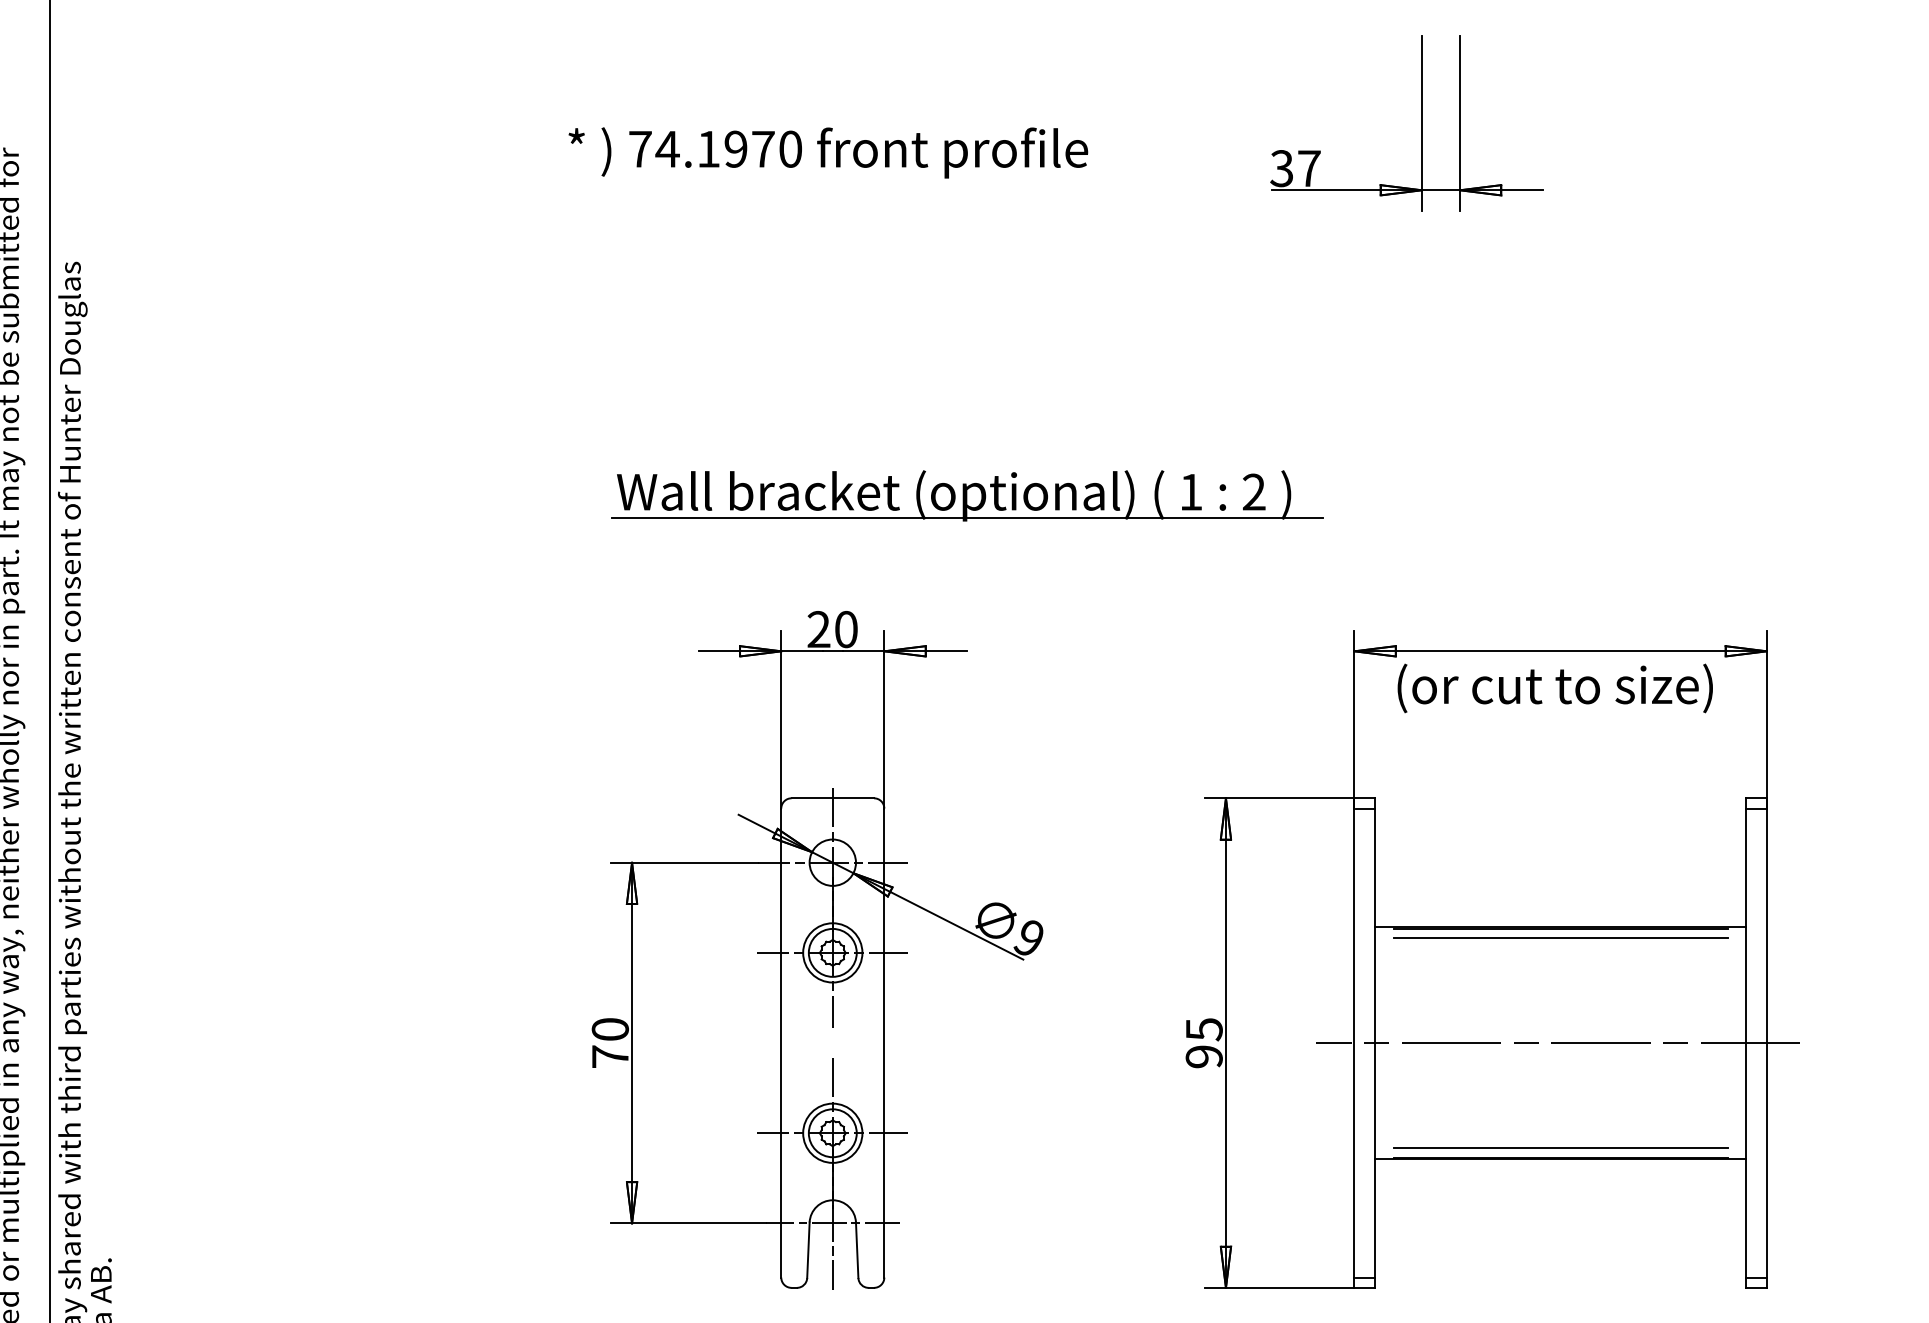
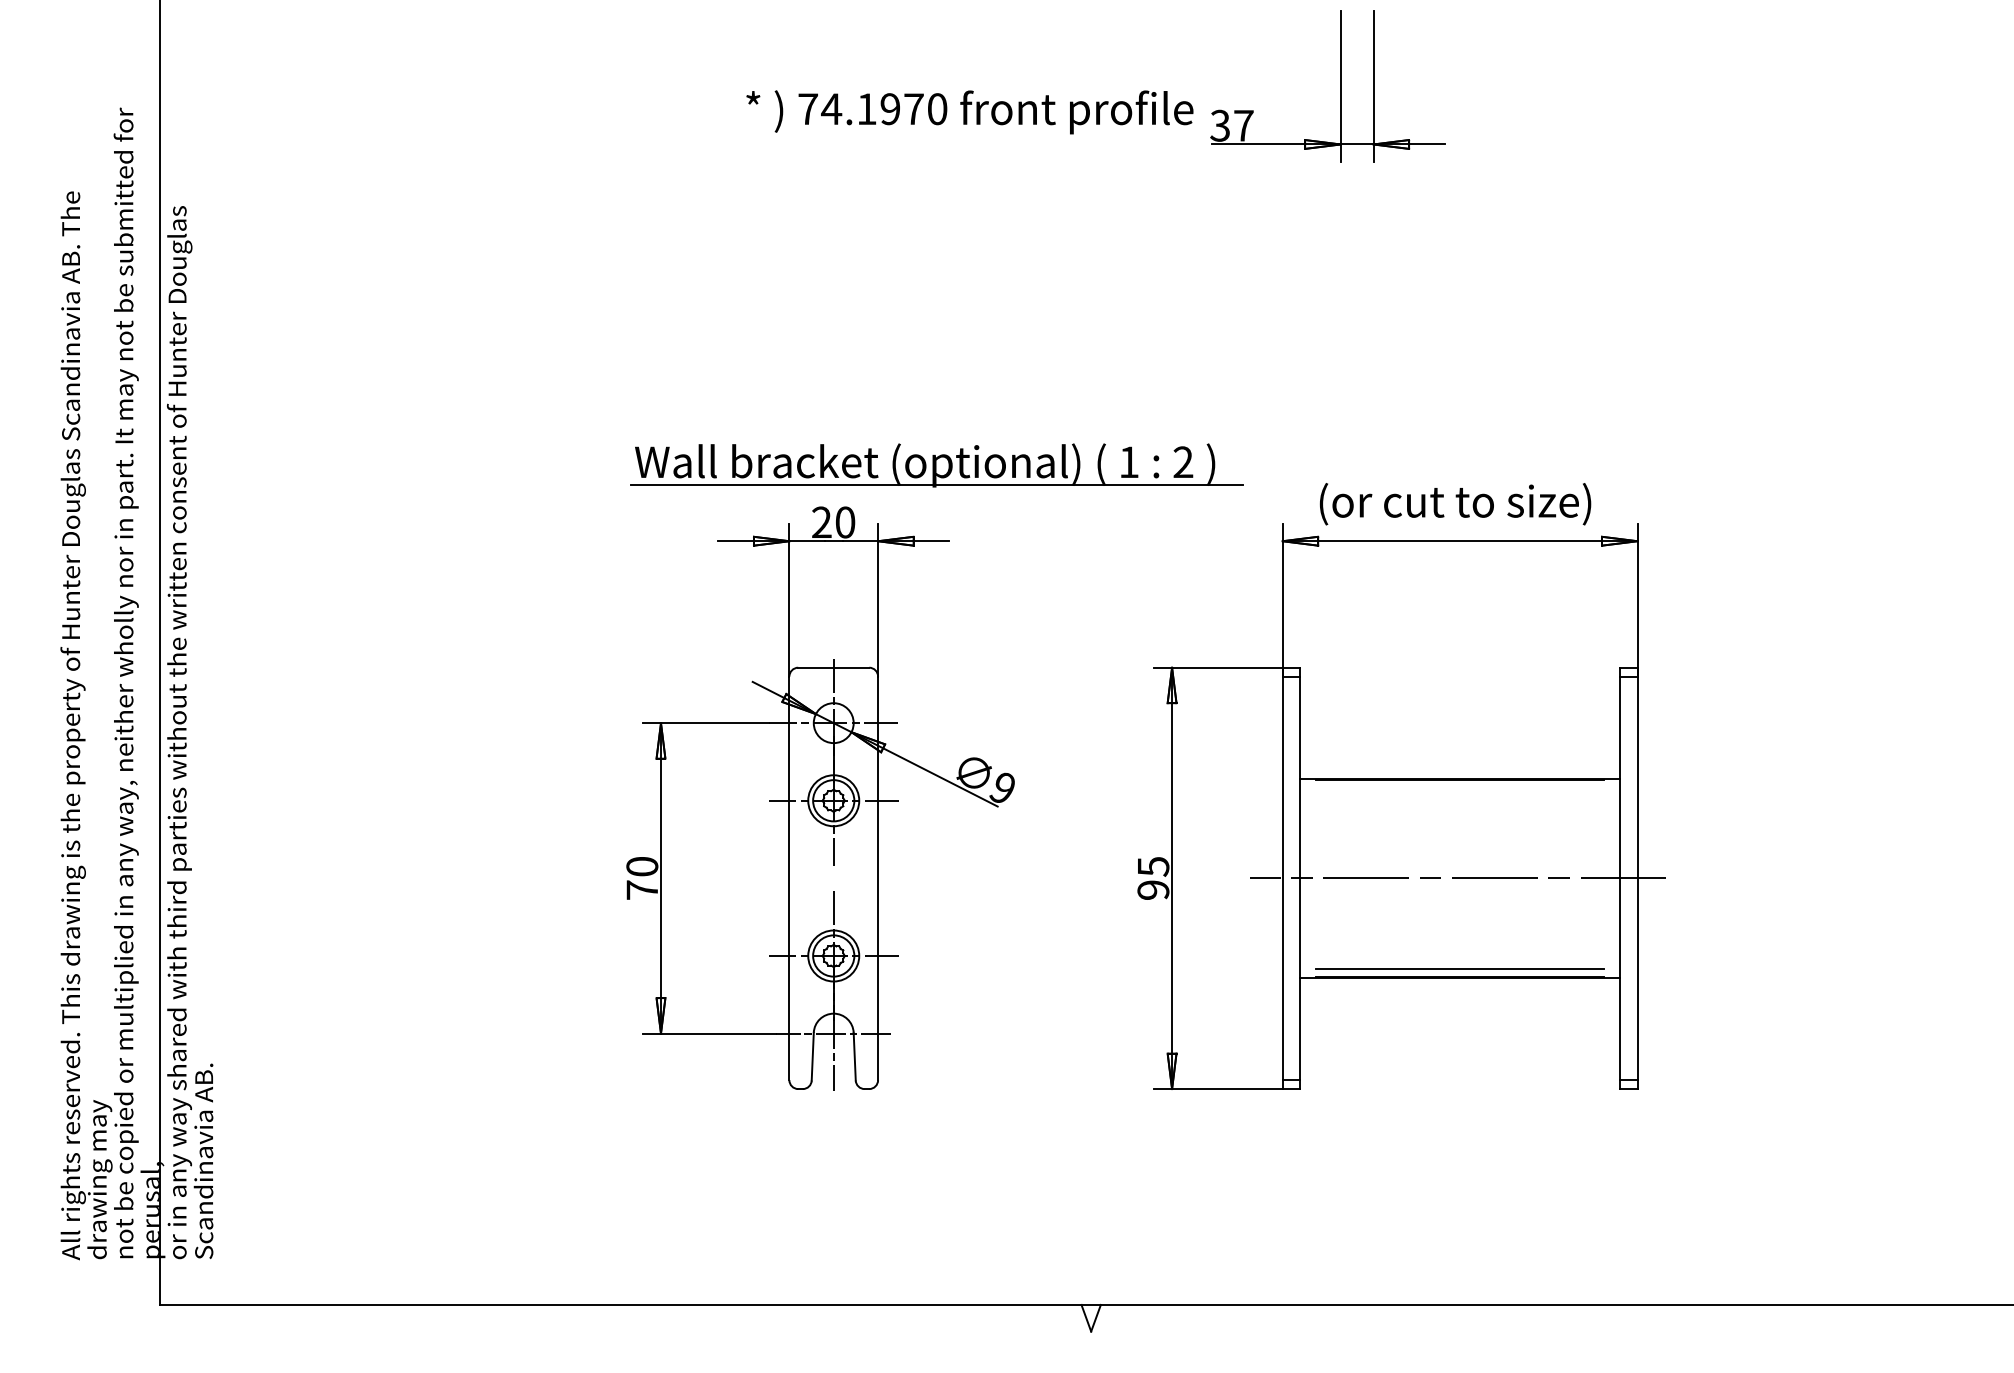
text: (827, 153) -> (969, 112), moved
part: (967, 495) -> (936, 465), moved
text: (1555, 688) -> (1455, 504), moved
line: (1559, 937) -> (1459, 787), removed

